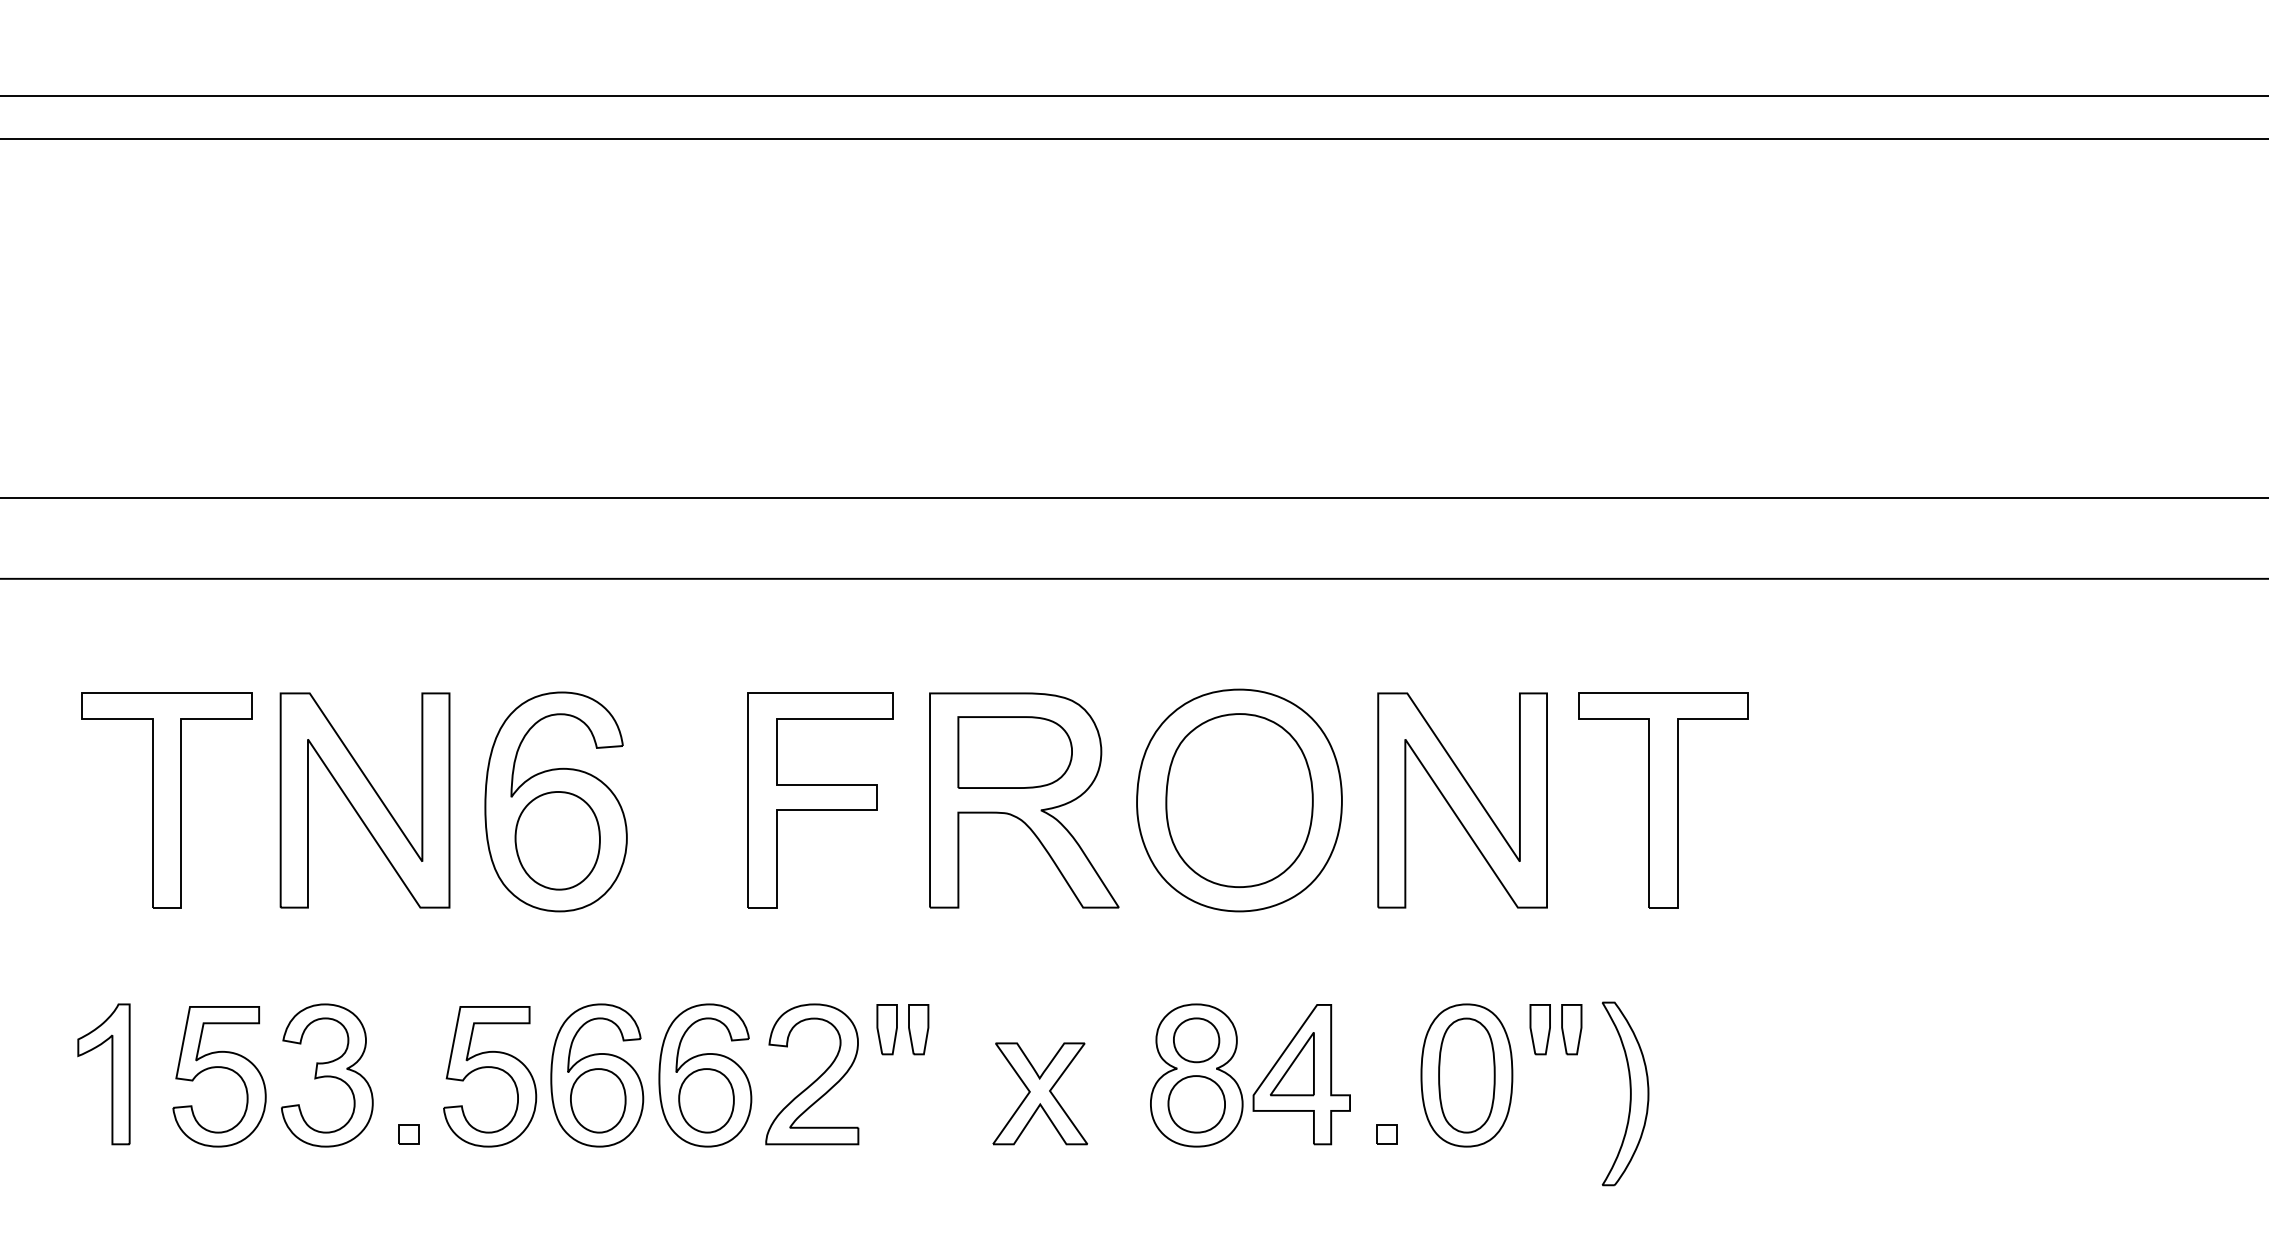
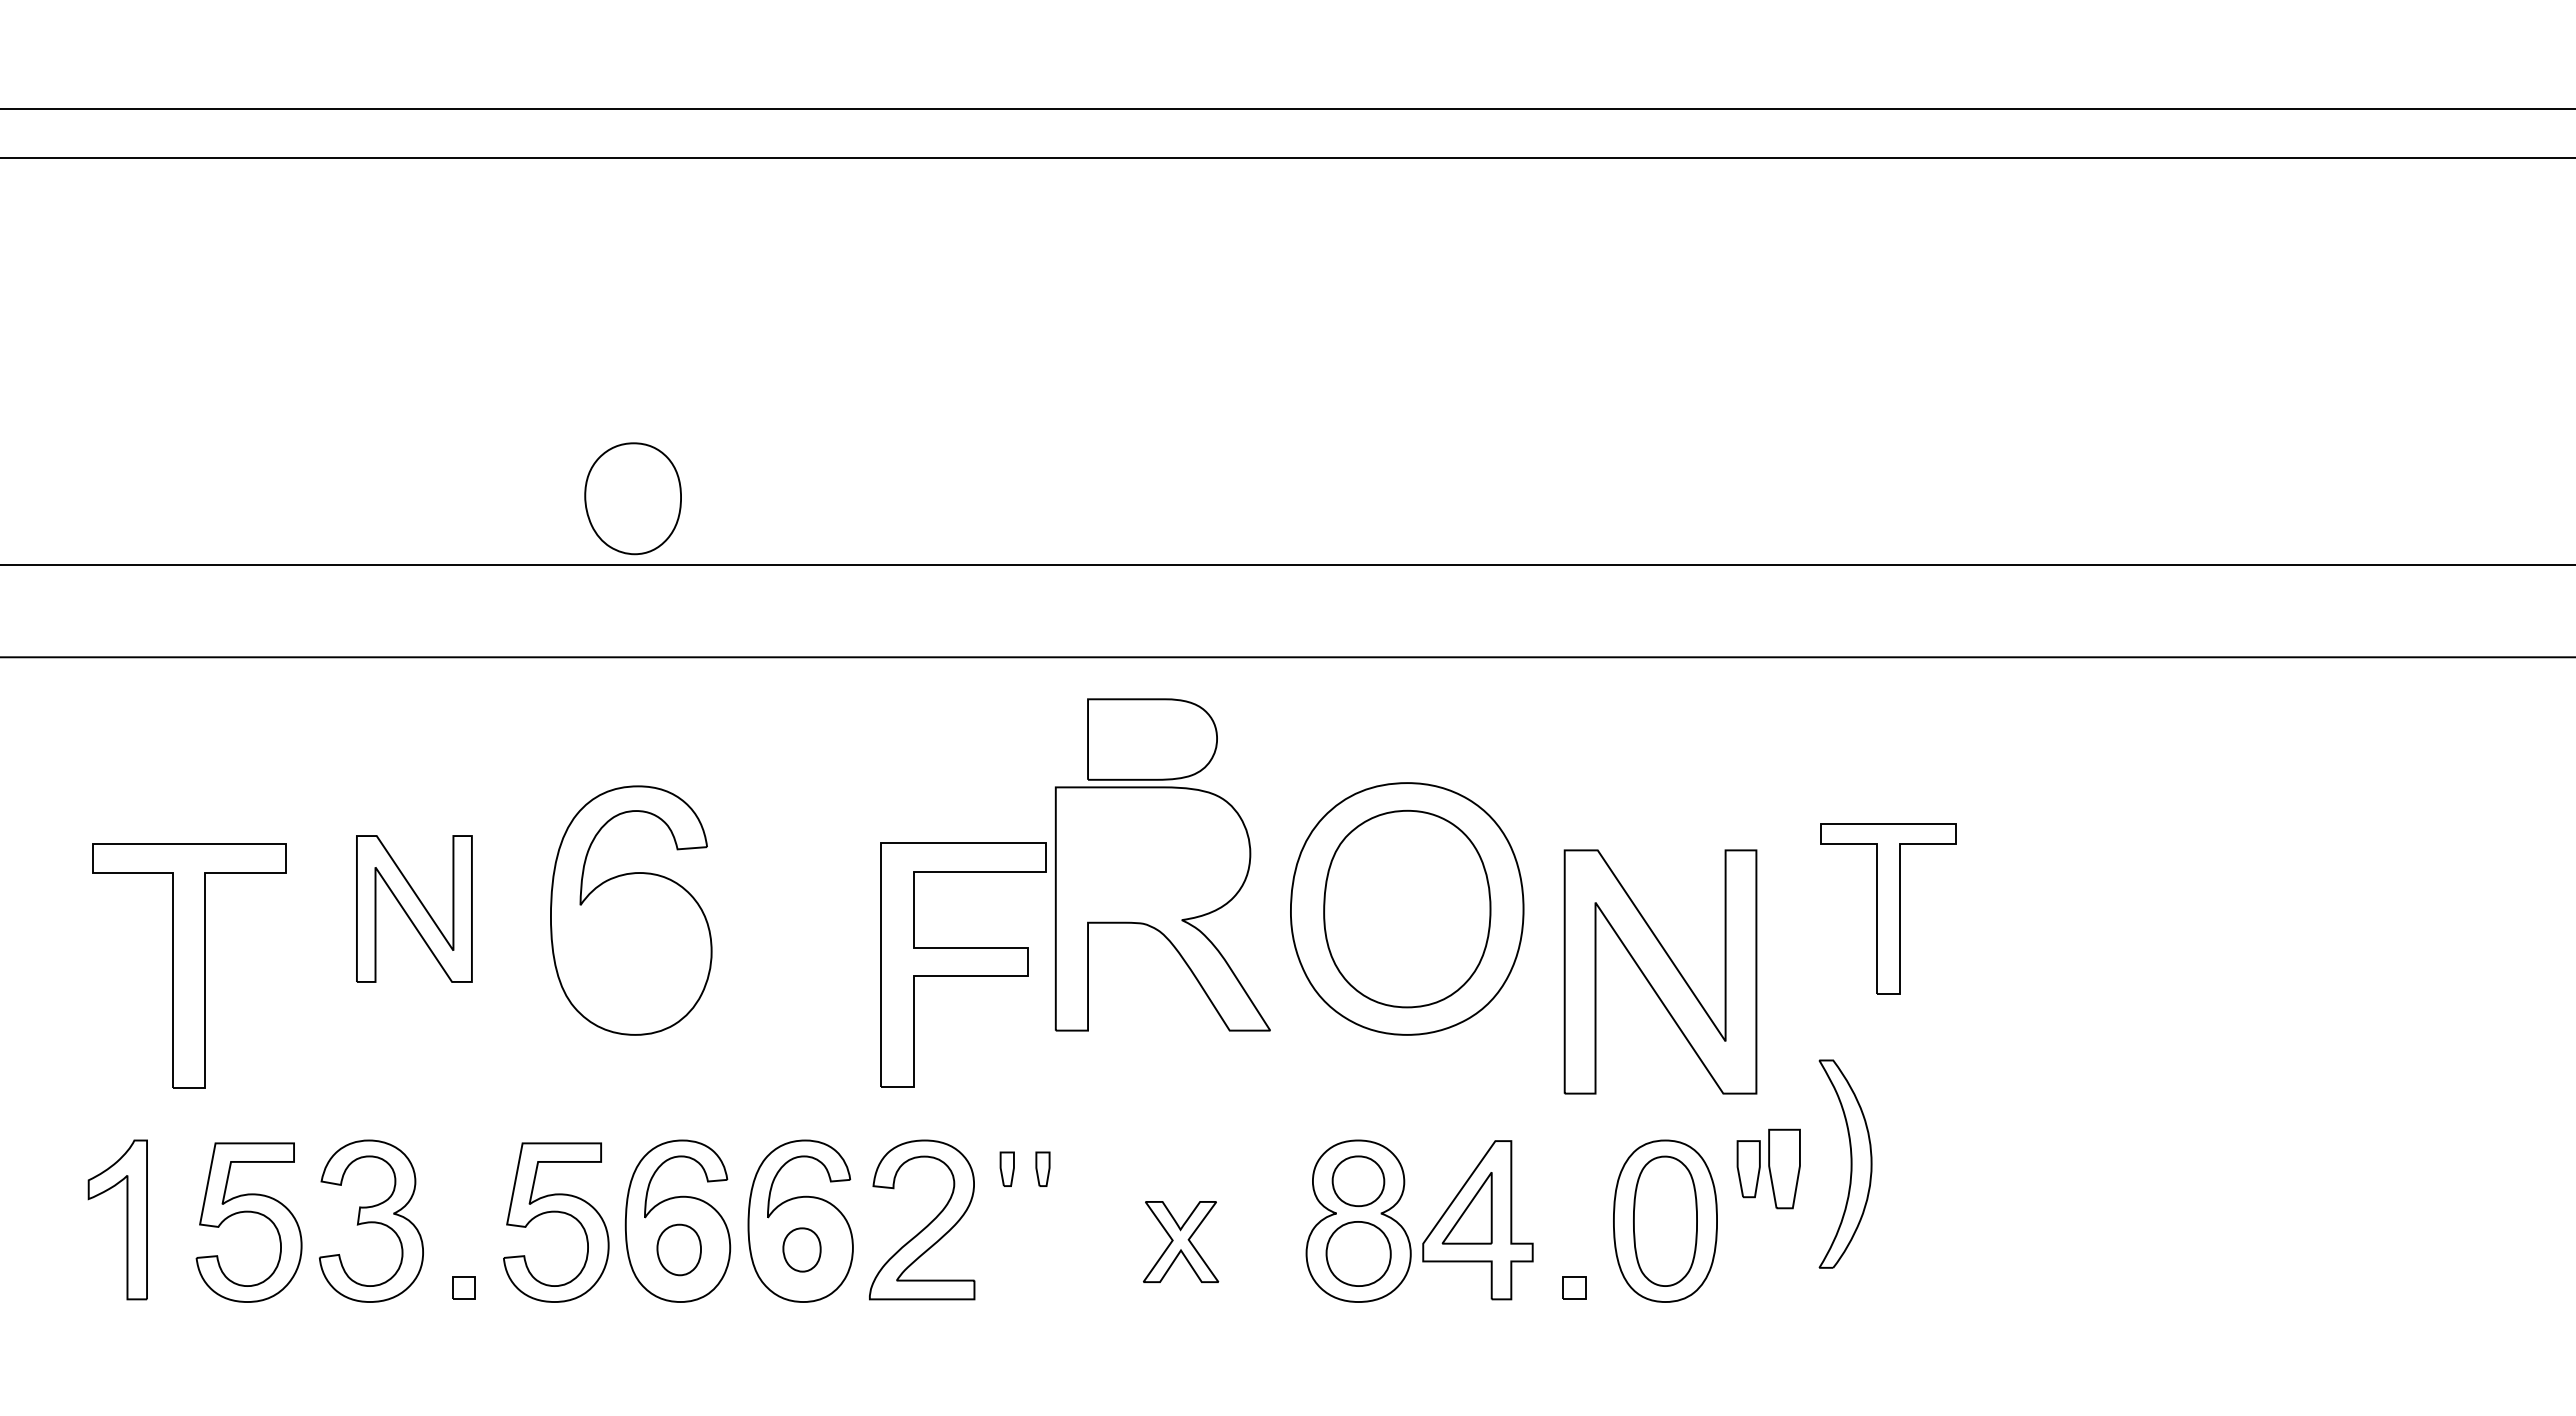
part: (1015, 752) -> (1152, 739), moved
part: (167, 800) -> (189, 965), moved
part: (365, 800) -> (414, 908), size x0.6
part: (820, 800) -> (963, 964), moved
part: (1462, 800) -> (1660, 971), moved
part: (1663, 800) -> (1888, 908), size x0.7
part: (557, 840) -> (632, 498), moved
part: (887, 1029) -> (1007, 1169), size x0.6
part: (918, 1029) -> (1042, 1169), size x0.6
part: (1571, 1029) -> (1784, 1169), size x1.4
part: (1039, 1093) -> (1180, 1241), size x0.7
part: (1625, 1093) -> (1845, 1163), moved
part: (598, 1100) -> (679, 1249), size x0.7
part: (706, 1100) -> (801, 1249), size x0.6

